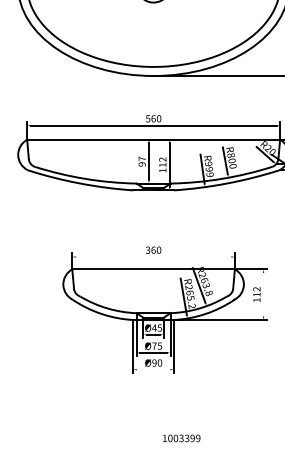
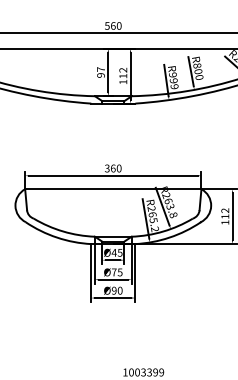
line: (153, 257) -> (113, 176), added
line: (263, 294) -> (232, 216), added
line: (153, 369) -> (113, 297), added

